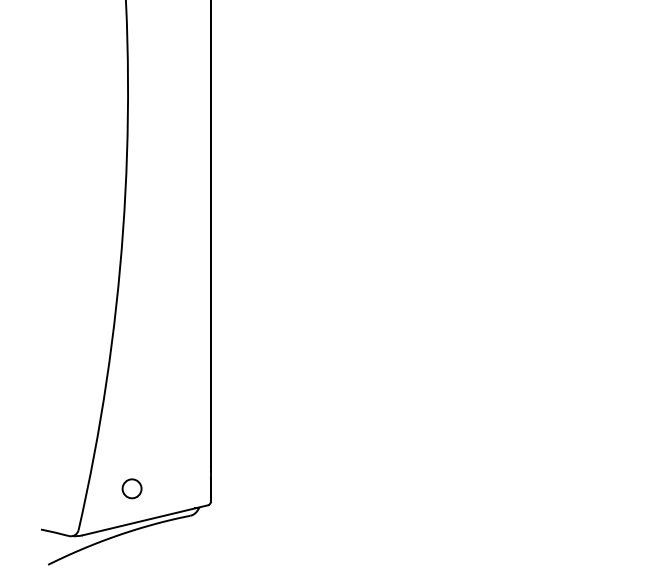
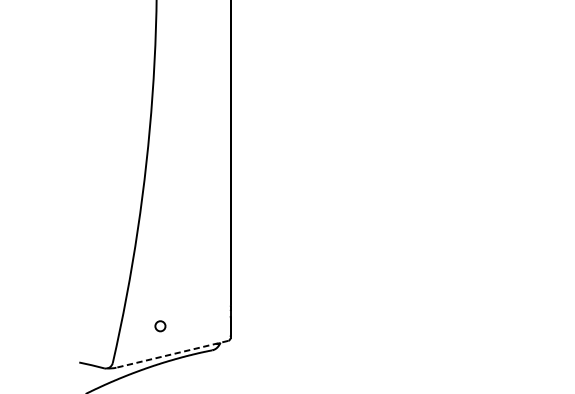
circle: (131, 488) -> (159, 325), size x0.6
line: (145, 520) -> (172, 354), solid -> dashed

